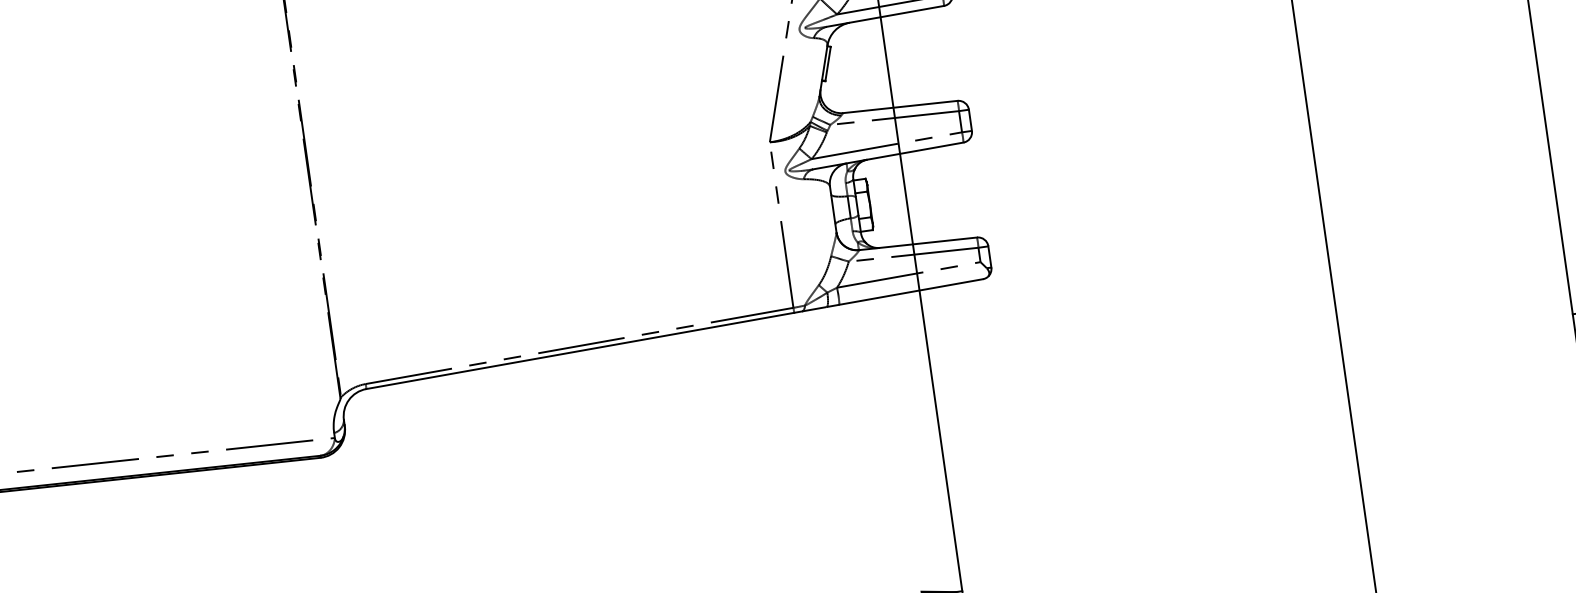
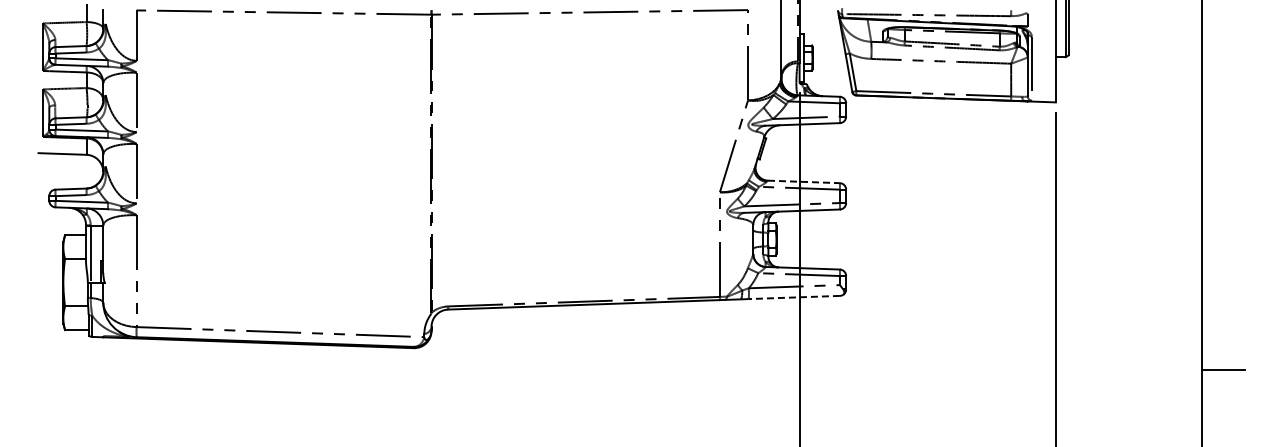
line: (899, 106) -> (803, 181), solid -> dashed
line: (911, 291) -> (794, 297), solid -> dashed

